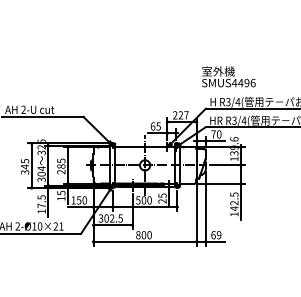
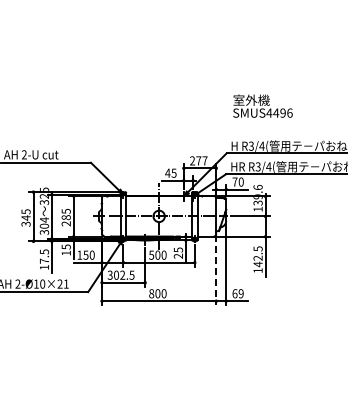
text: (228, 76) -> (262, 105), moved
text: (180, 114) -> (198, 160), 227 -> 277
text: (152, 125) -> (167, 172), 65 -> 45
line: (196, 214) -> (216, 270), solid -> dashed

